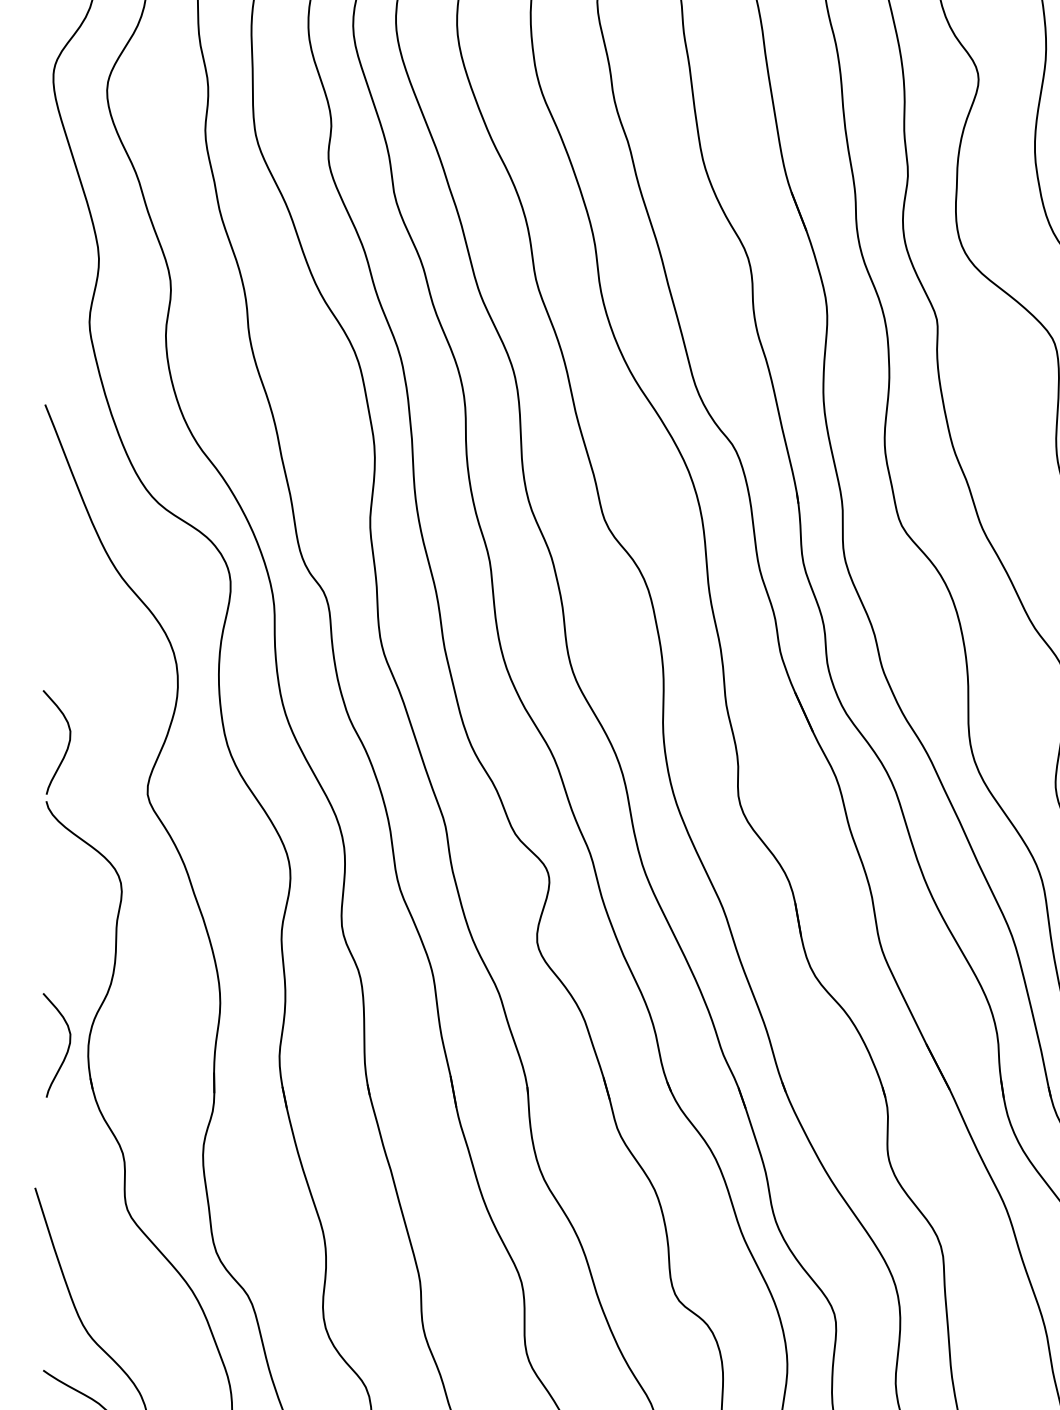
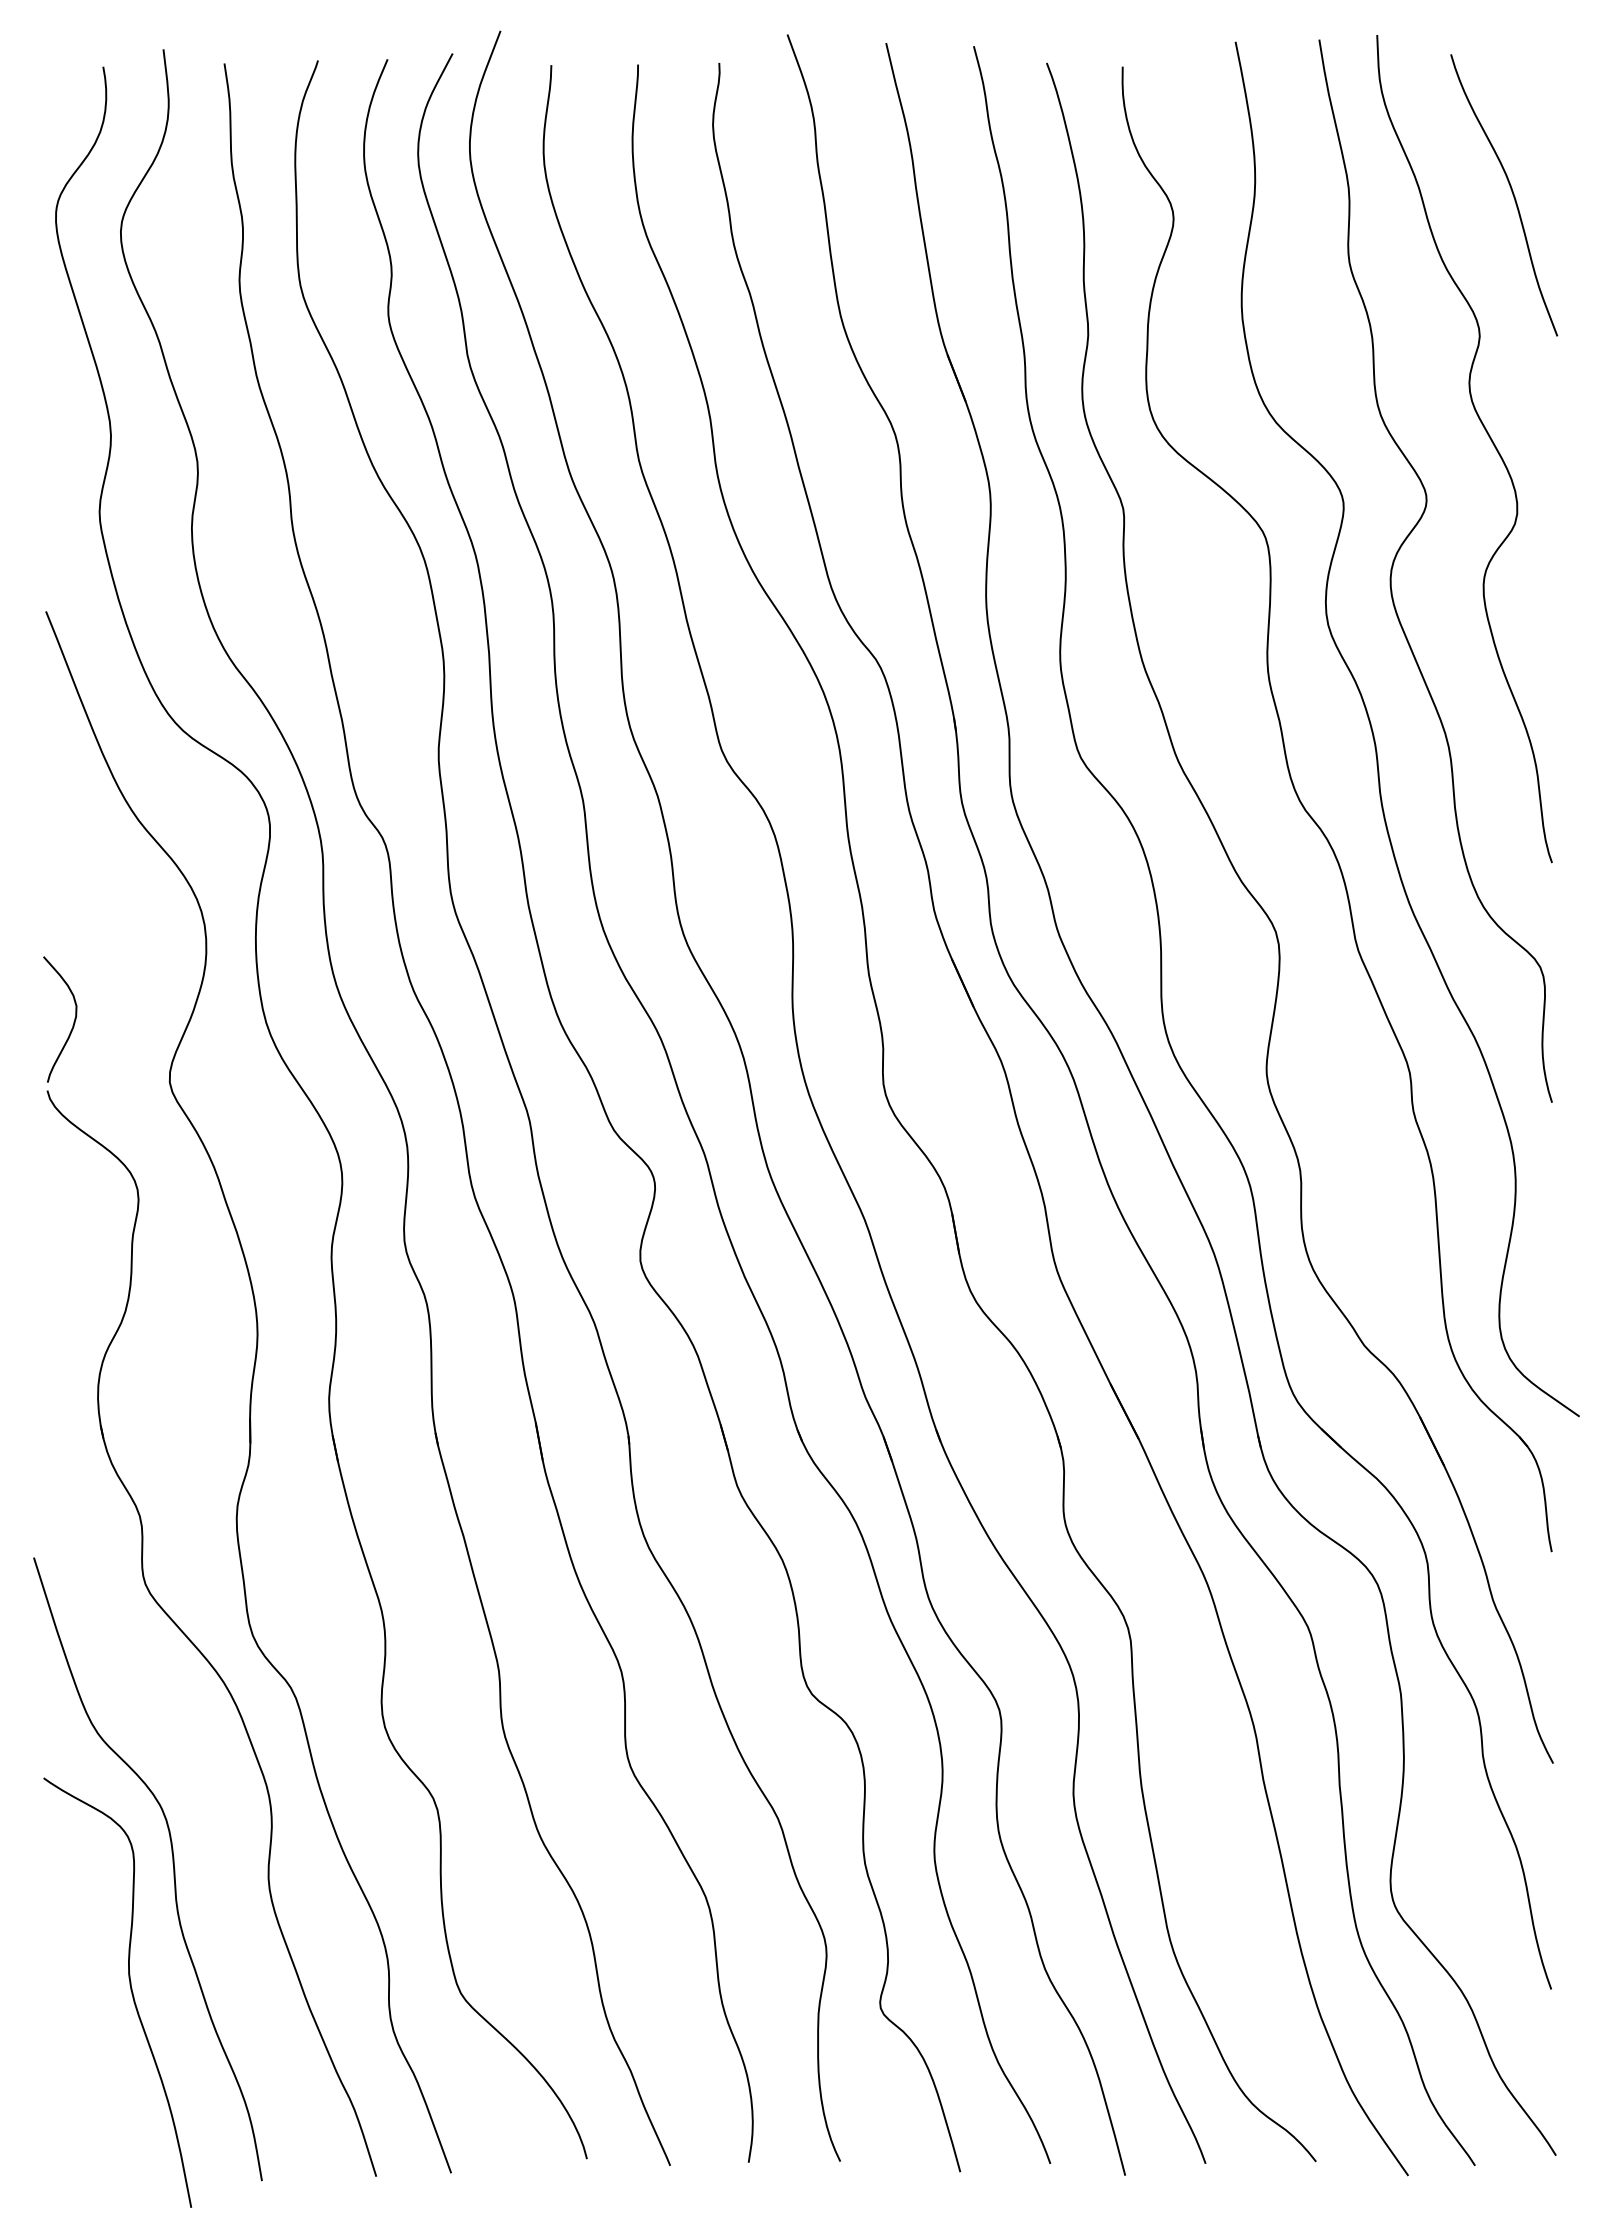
curve: (67, 1047) -> (73, 1387), removed

